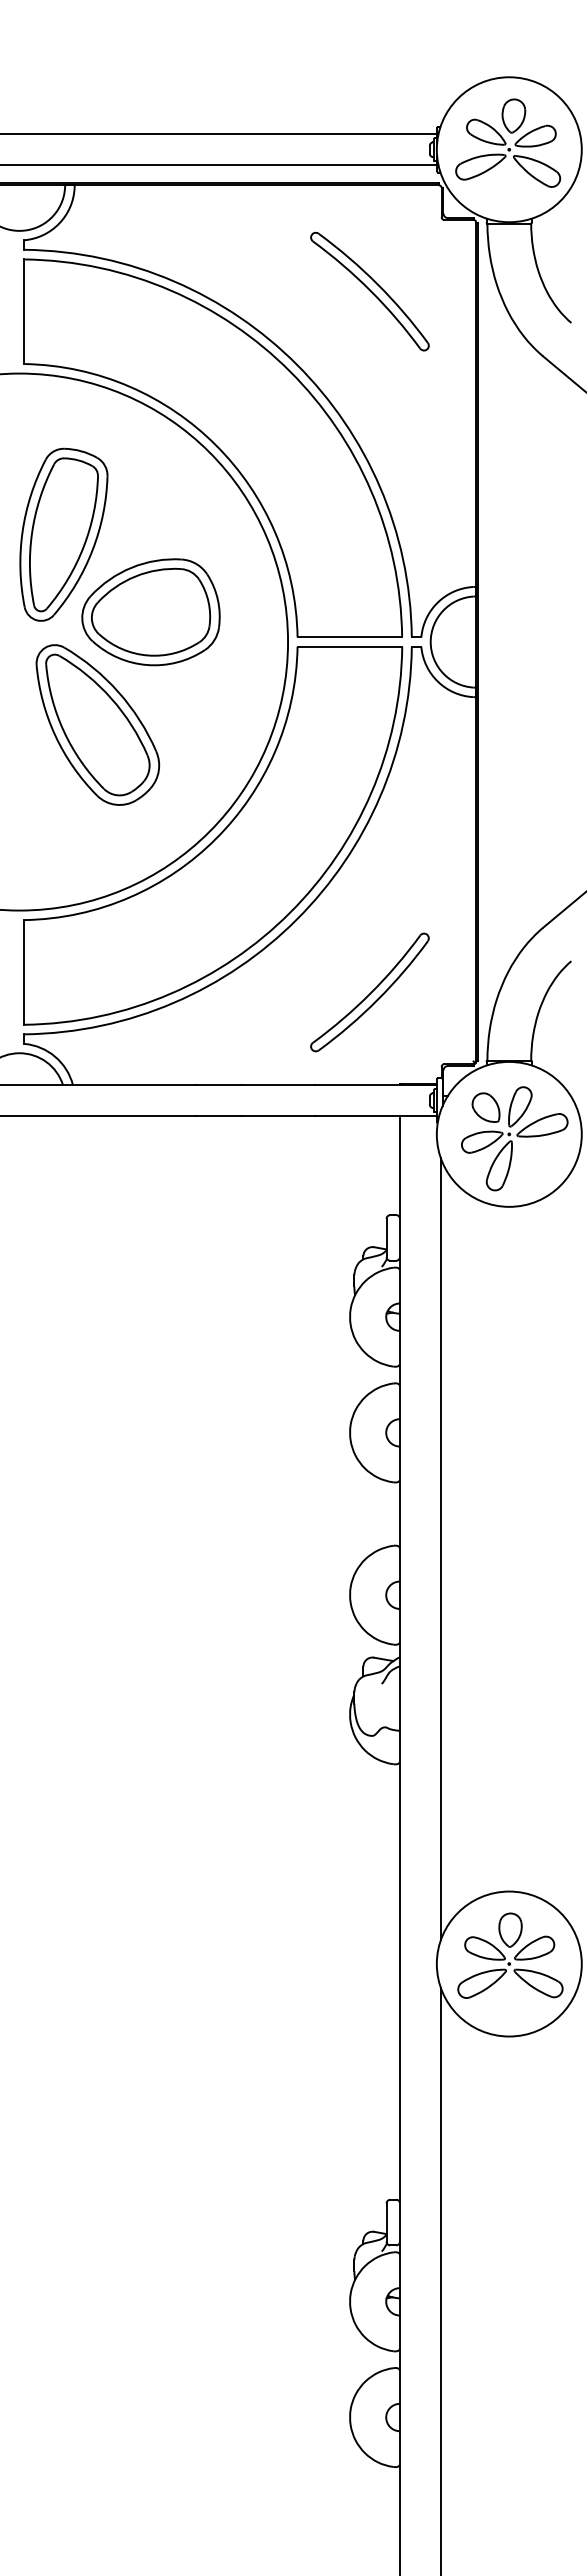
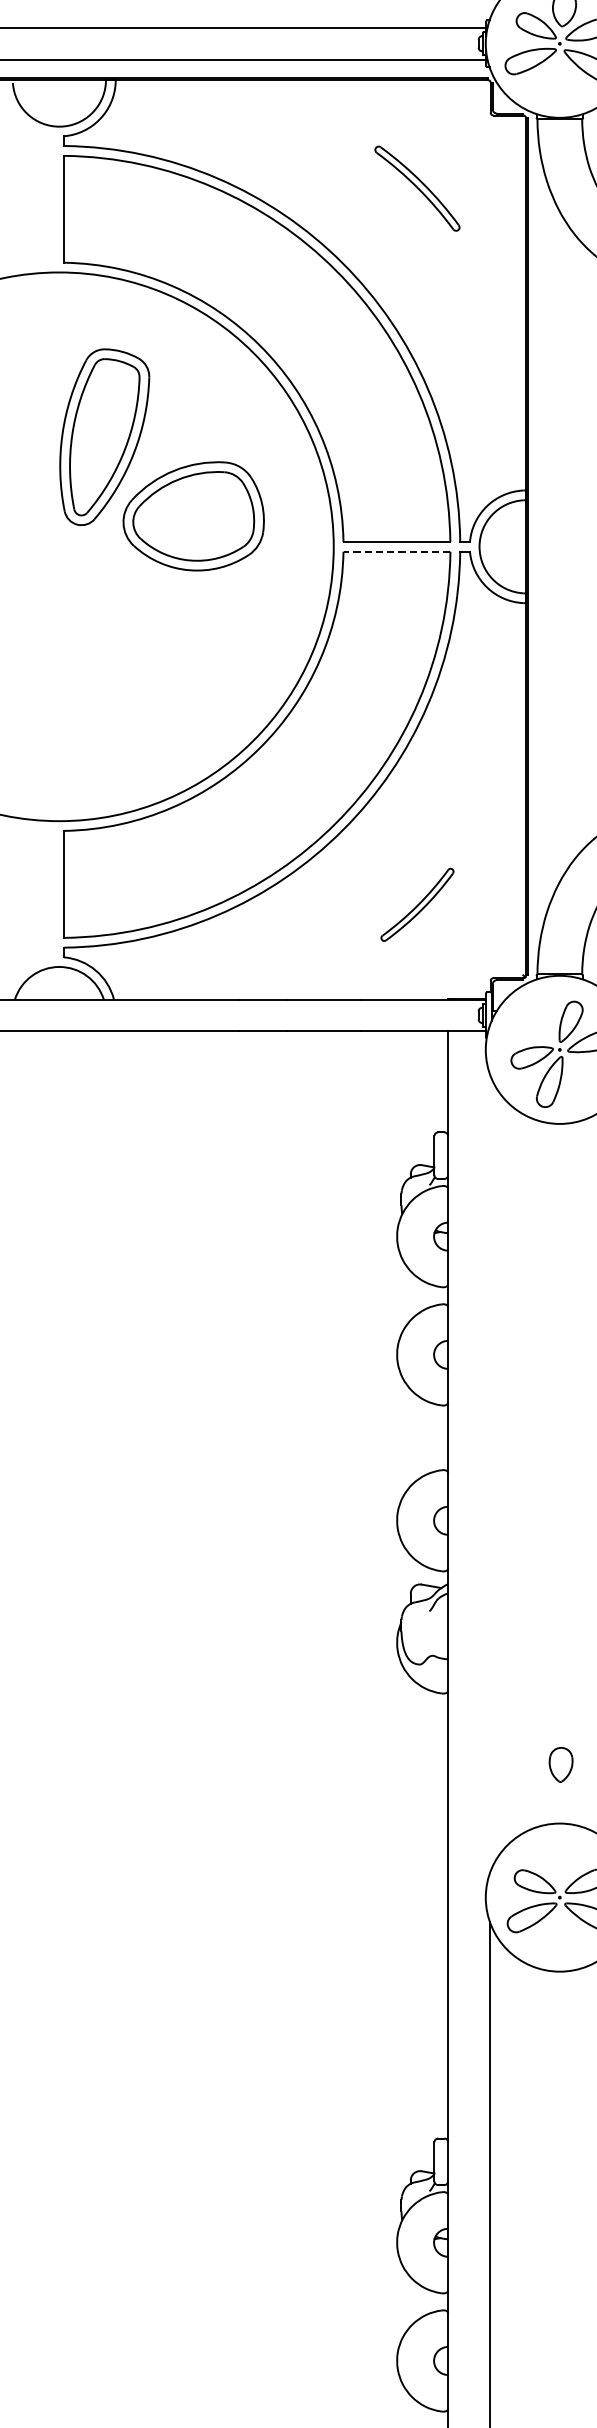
part: (369, 291) -> (416, 188), size x0.7
line: (349, 646) -> (396, 551), solid -> dashed
part: (97, 724) -> (139, 631), removed
part: (369, 992) -> (416, 904), size x0.6
part: (485, 1107) -> (535, 1022), removed
line: (440, 1548) -> (489, 1473), removed
part: (510, 1929) -> (561, 1764), moved

